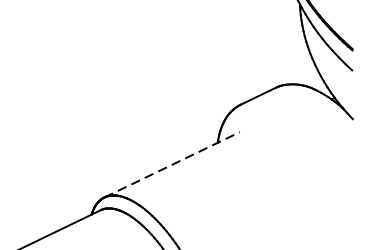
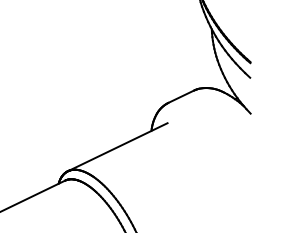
line: (173, 165) -> (118, 147), dashed -> solid

